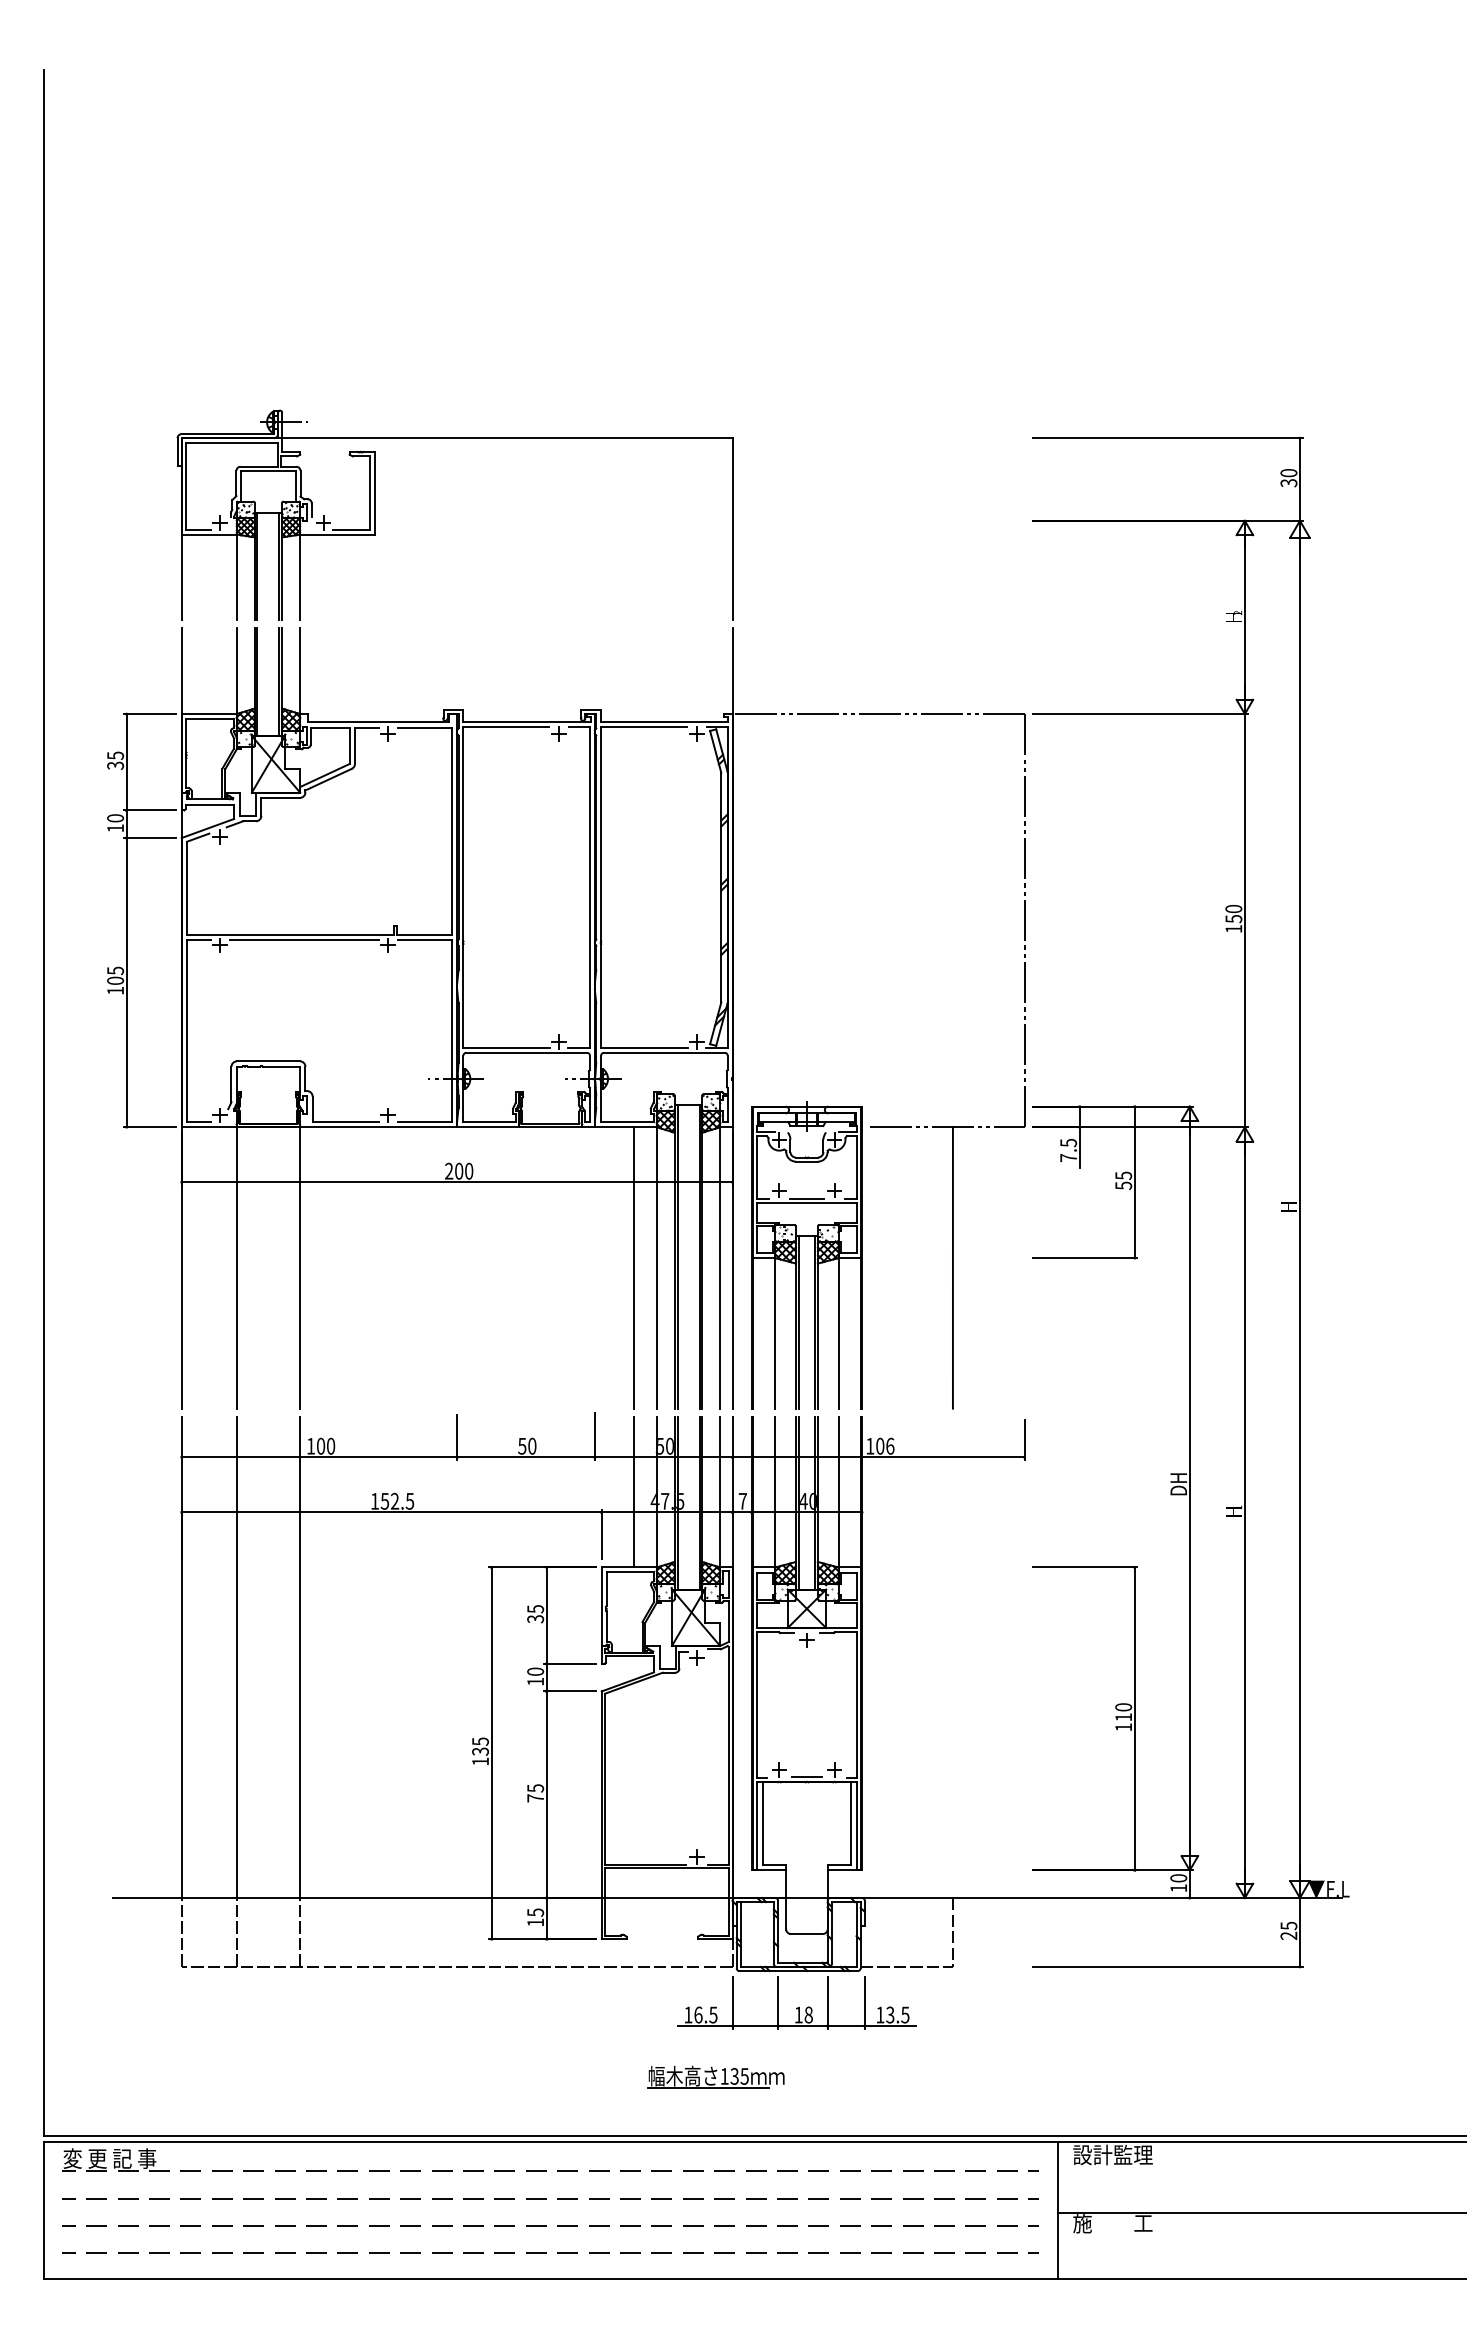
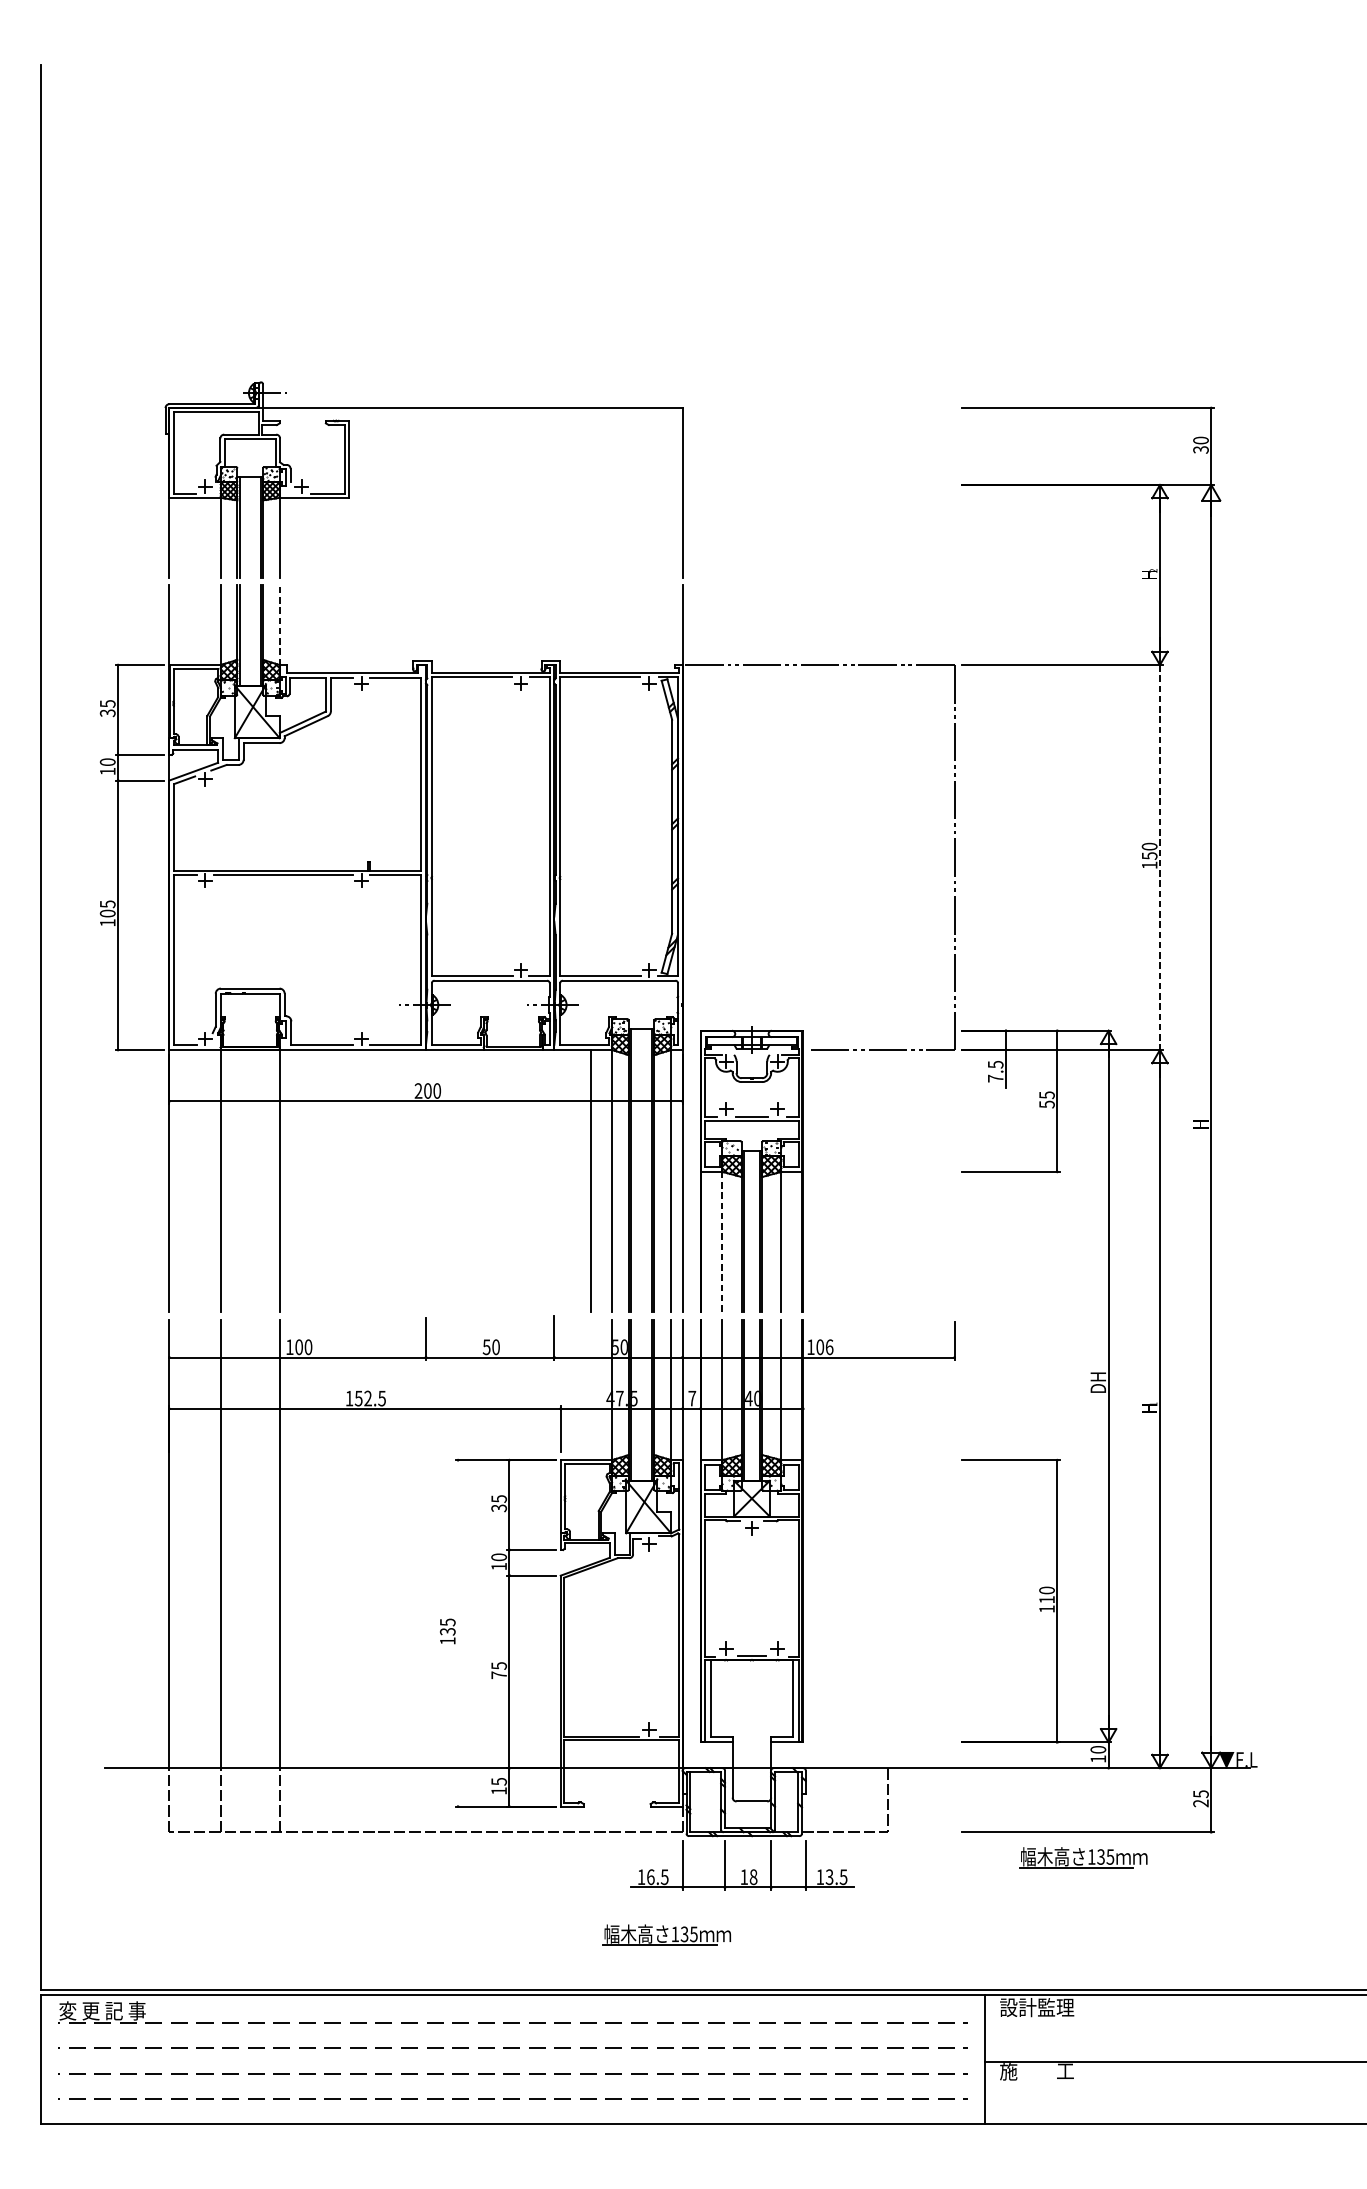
line: (300, 671) -> (280, 625), solid -> dashed
line: (1244, 920) -> (1159, 857), solid -> dashed
line: (952, 1267) -> (887, 1180), removed
line: (775, 1333) -> (722, 1242), solid -> dashed
line: (634, 1491) -> (591, 1389), removed
line: (491, 1753) -> (458, 1633), removed
part: (1162, 1993) -> (1083, 1857), added

